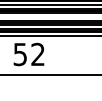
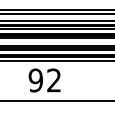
text: (19, 54) -> (35, 80), 52 -> 92

